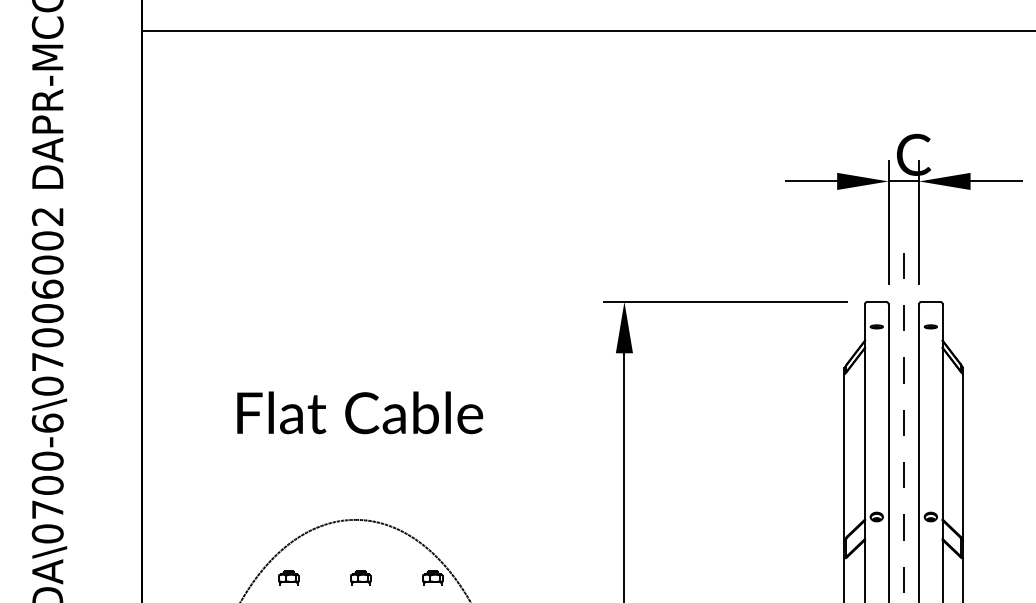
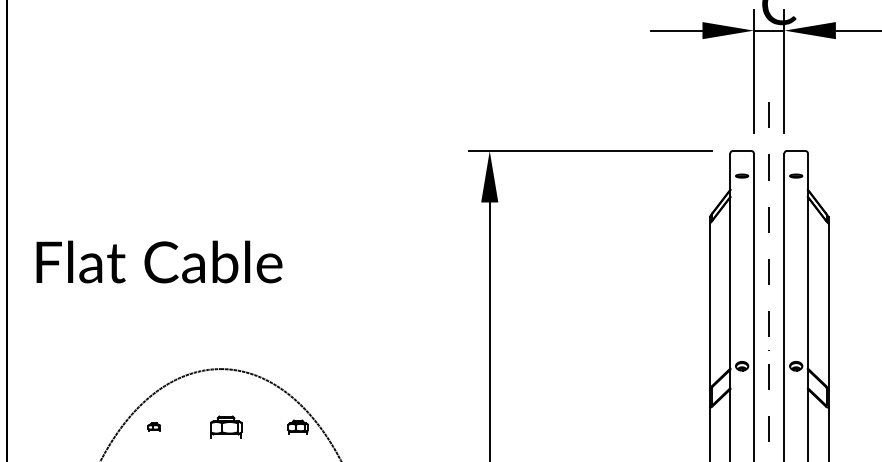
text: (360, 412) -> (159, 261), moved
part: (288, 577) -> (153, 426), size x0.6
part: (360, 577) -> (225, 426), size x1.6

